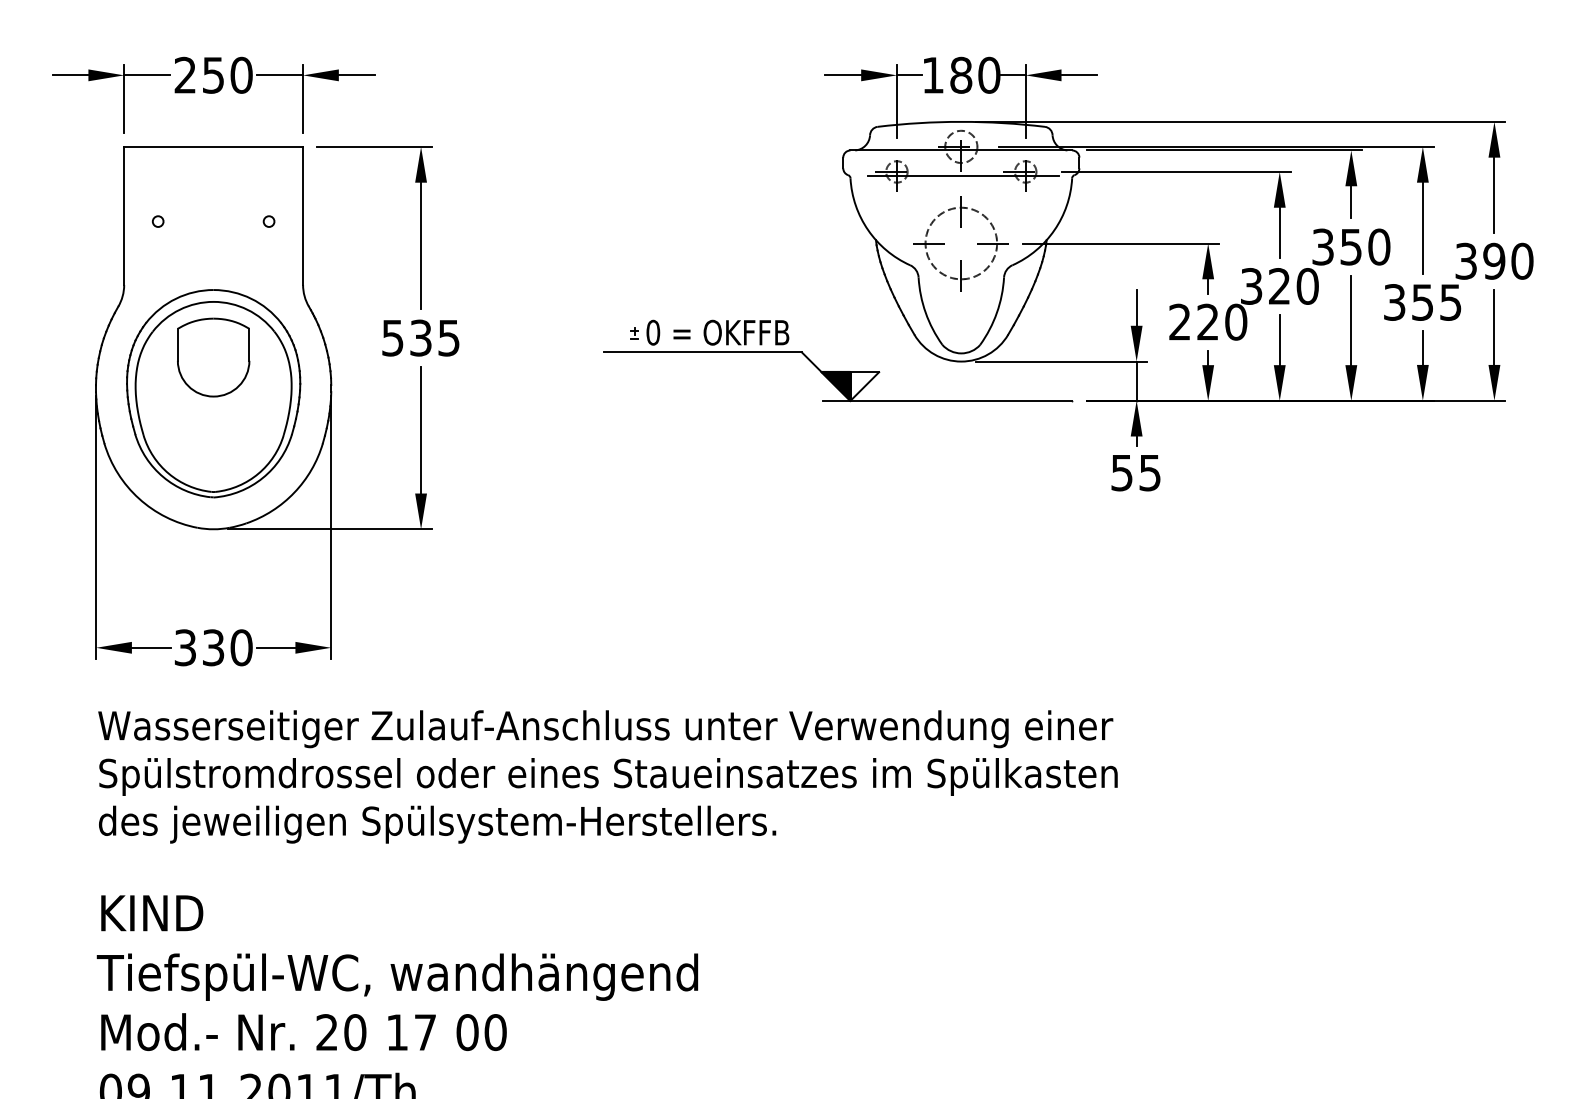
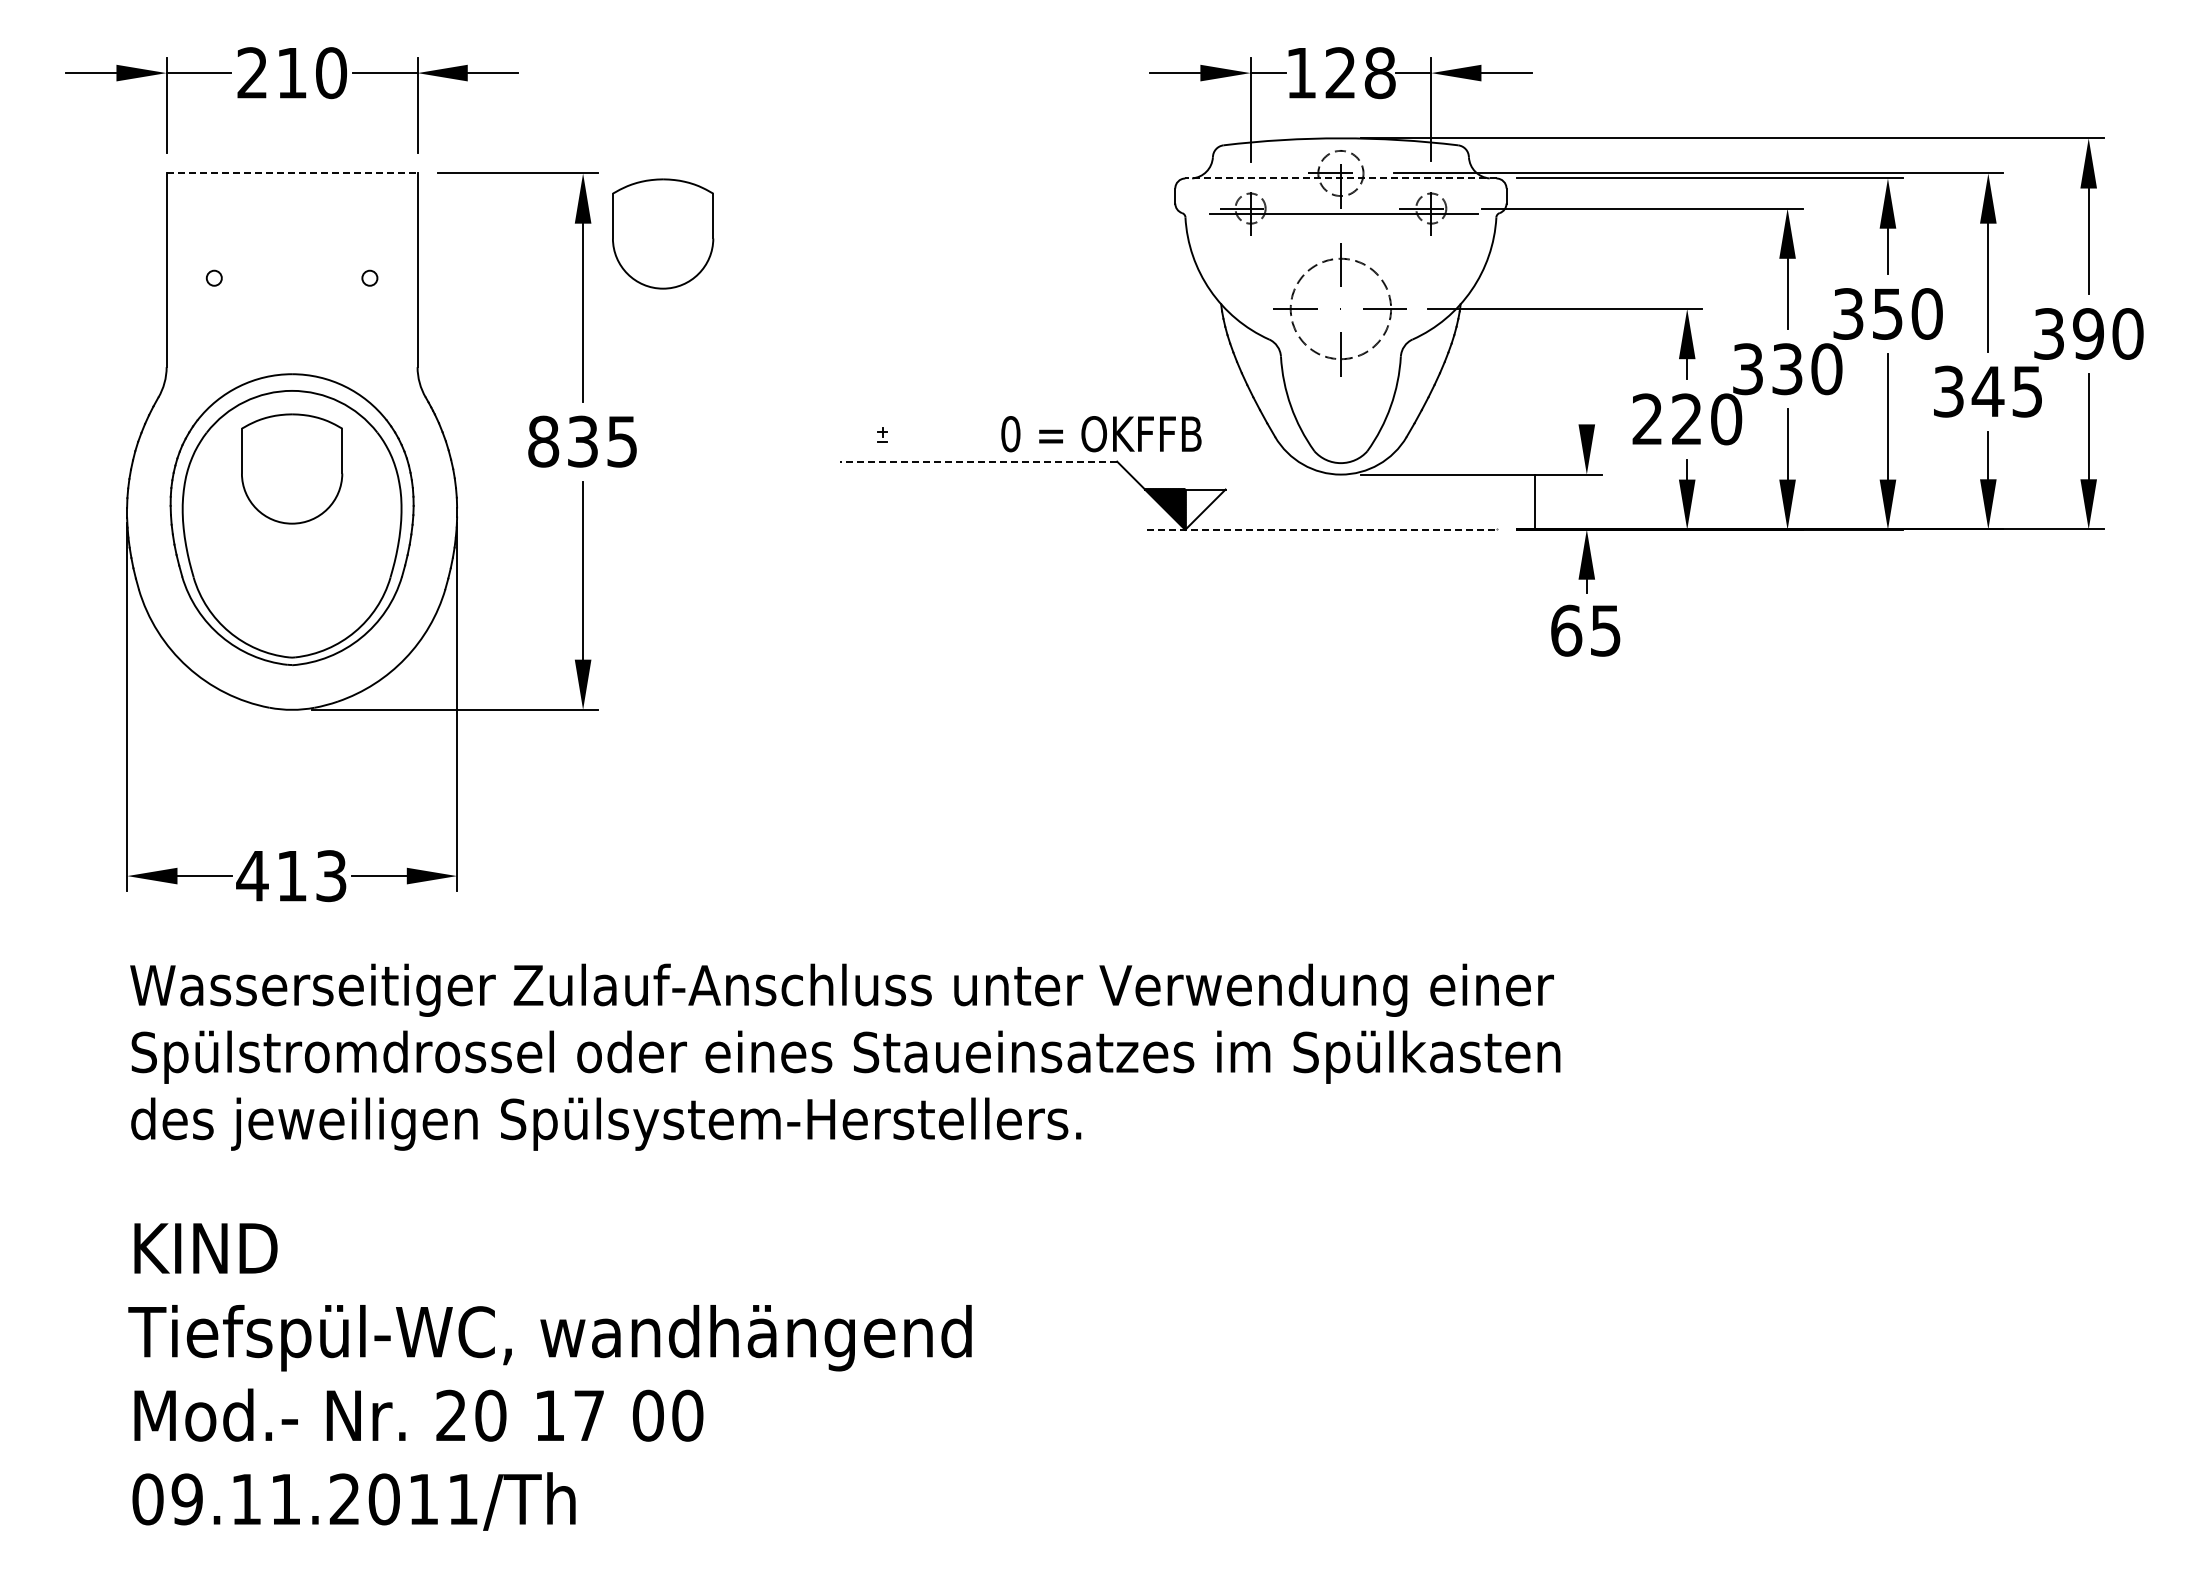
text: (213, 75) -> (291, 73), 250 -> 210
text: (975, 75) -> (1360, 73), 180 -> 128
line: (213, 146) -> (292, 173), solid -> dashed
line: (961, 150) -> (1340, 178), solid -> dashed
part: (478, 189) -> (663, 233), added
text: (1279, 286) -> (1787, 369), 320 -> 330
text: (1422, 302) -> (1987, 391), 355 -> 345
line: (1136, 308) -> (1586, 399), removed
text: (717, 332) -> (1101, 434), moved
text: (392, 337) -> (543, 441), 535 -> 835
line: (702, 352) -> (978, 461), solid -> dashed
line: (1136, 380) -> (1534, 501), moved
line: (947, 400) -> (1321, 529), solid -> dashed
text: (1122, 472) -> (1566, 630), 55 -> 65
text: (213, 648) -> (291, 876), 330 -> 413

